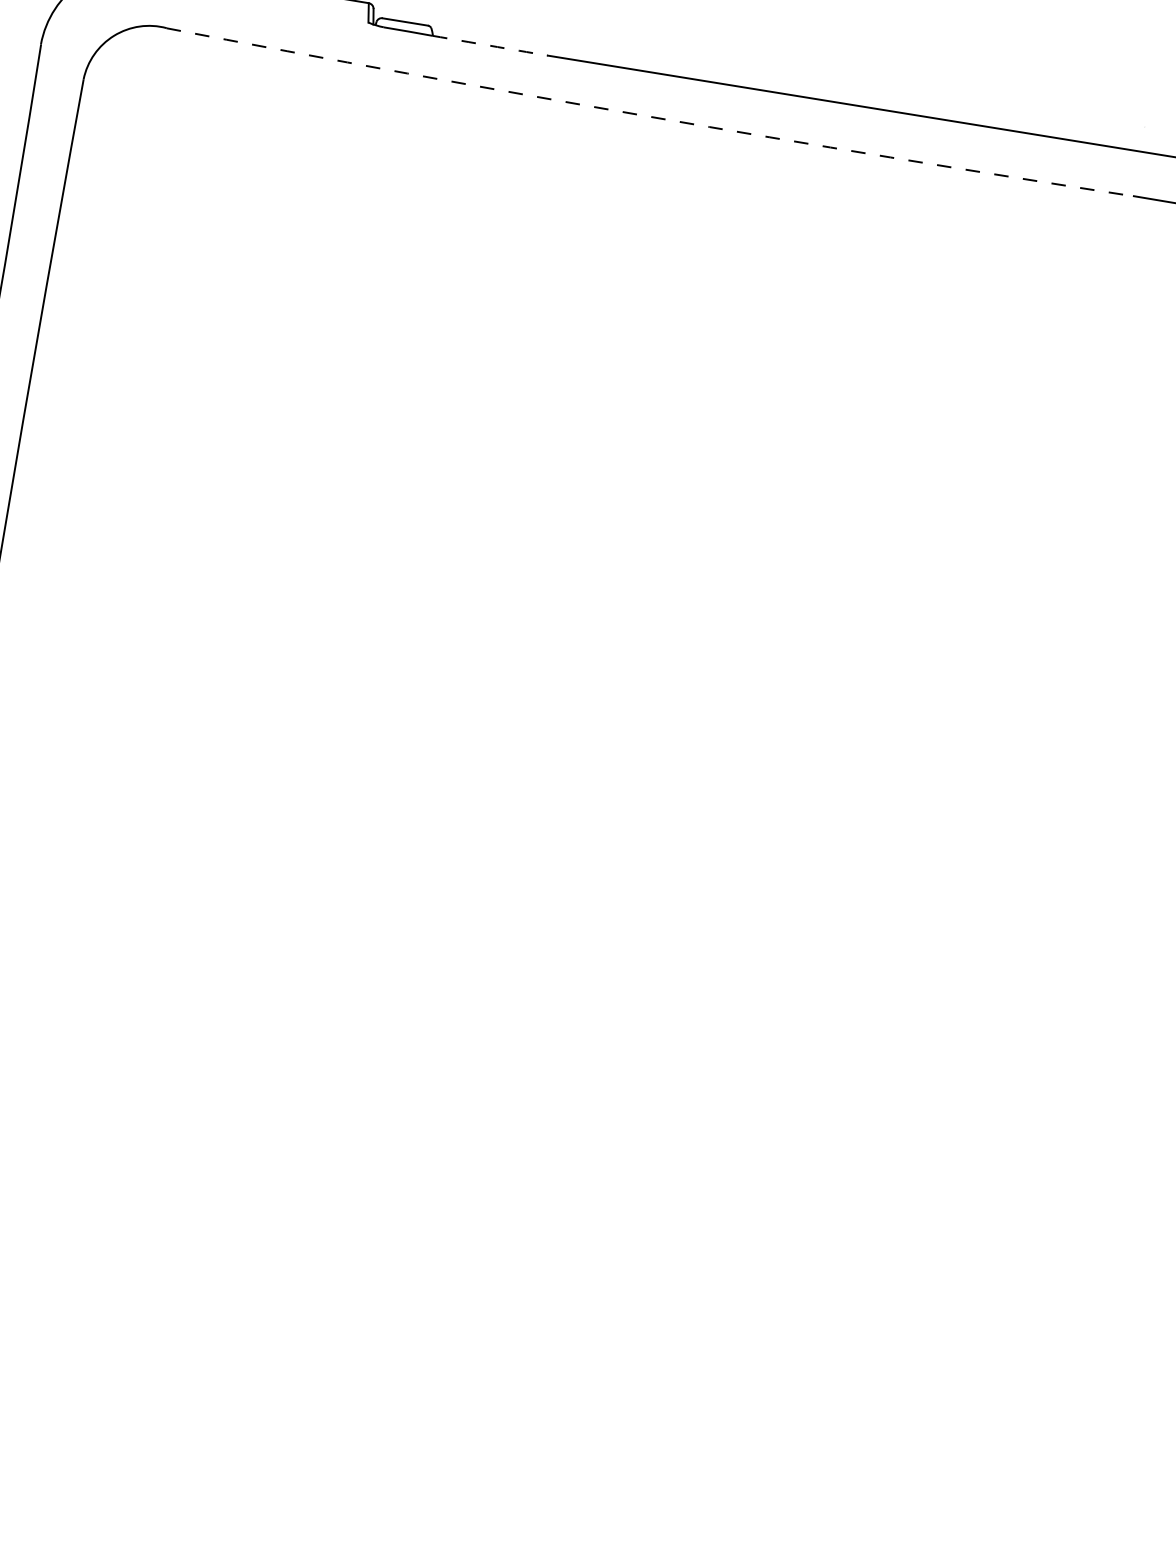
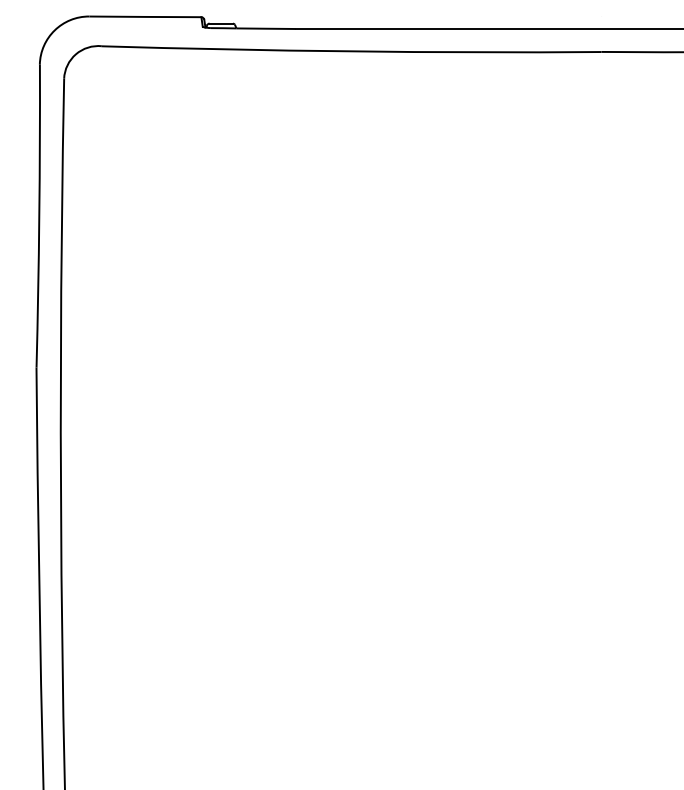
arc: (491, 45) -> (266, 28), dashed -> solid
arc: (648, 116) -> (351, 51), dashed -> solid

